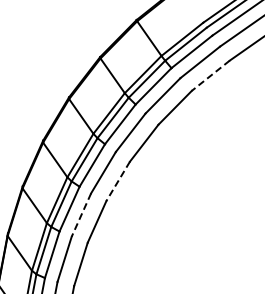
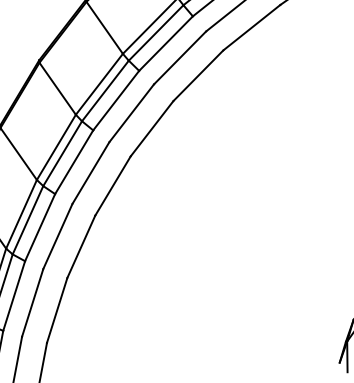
line: (210, 76) -> (251, 28), dashed -> solid
line: (117, 181) -> (111, 186), dashed -> solid
line: (81, 215) -> (57, 237), dashed -> solid

